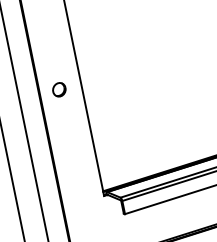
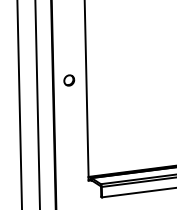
part: (59, 89) -> (69, 80), moved

